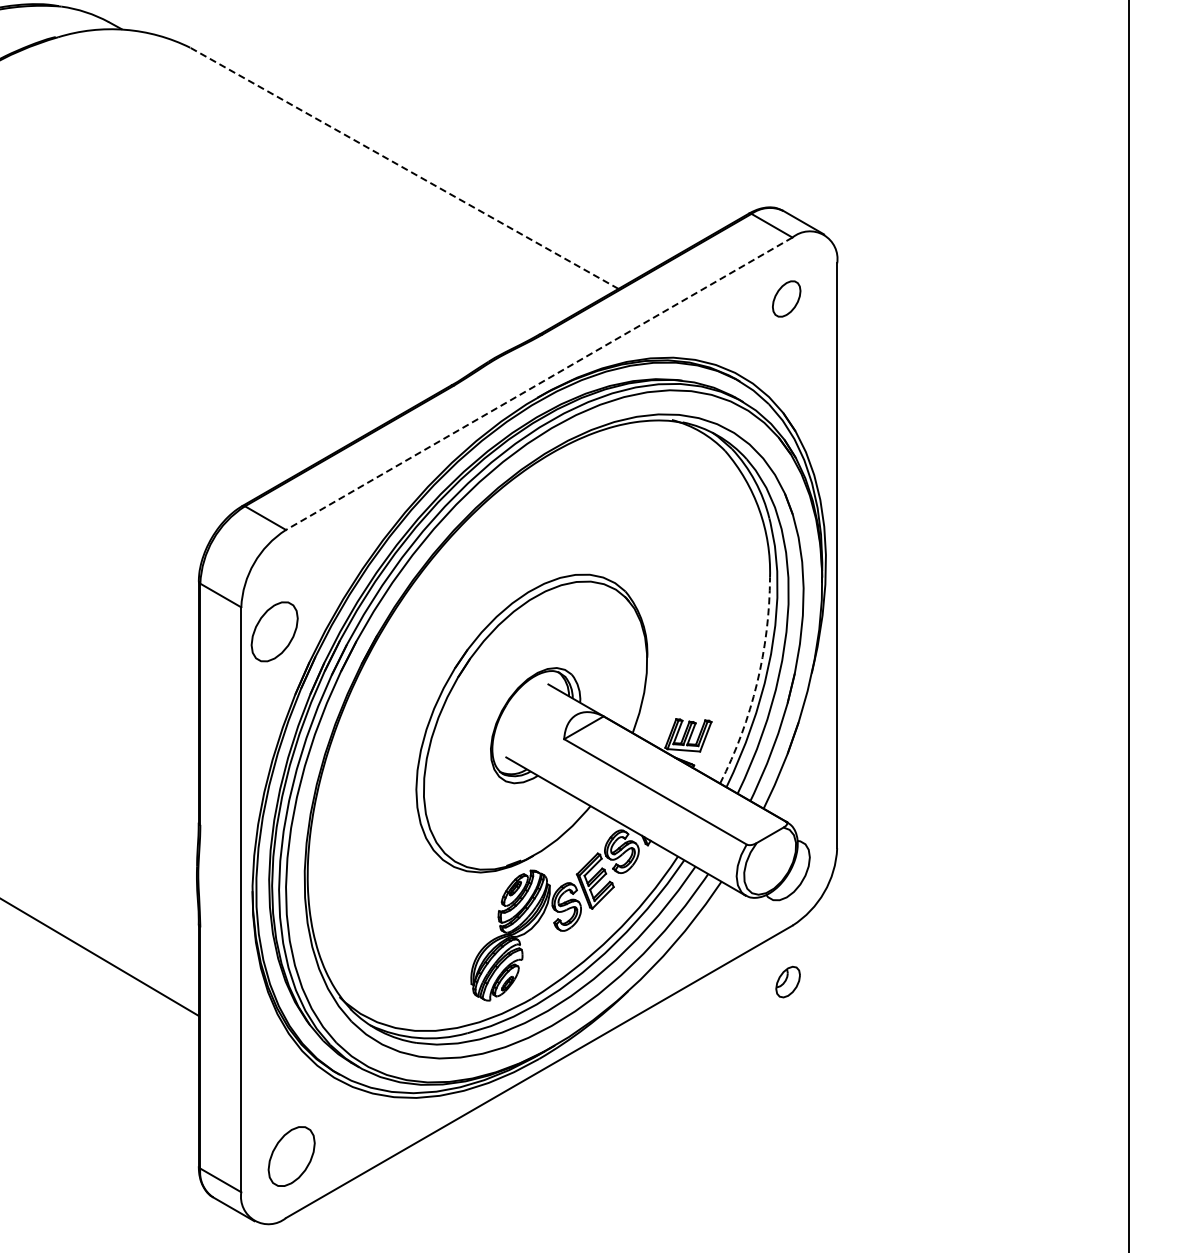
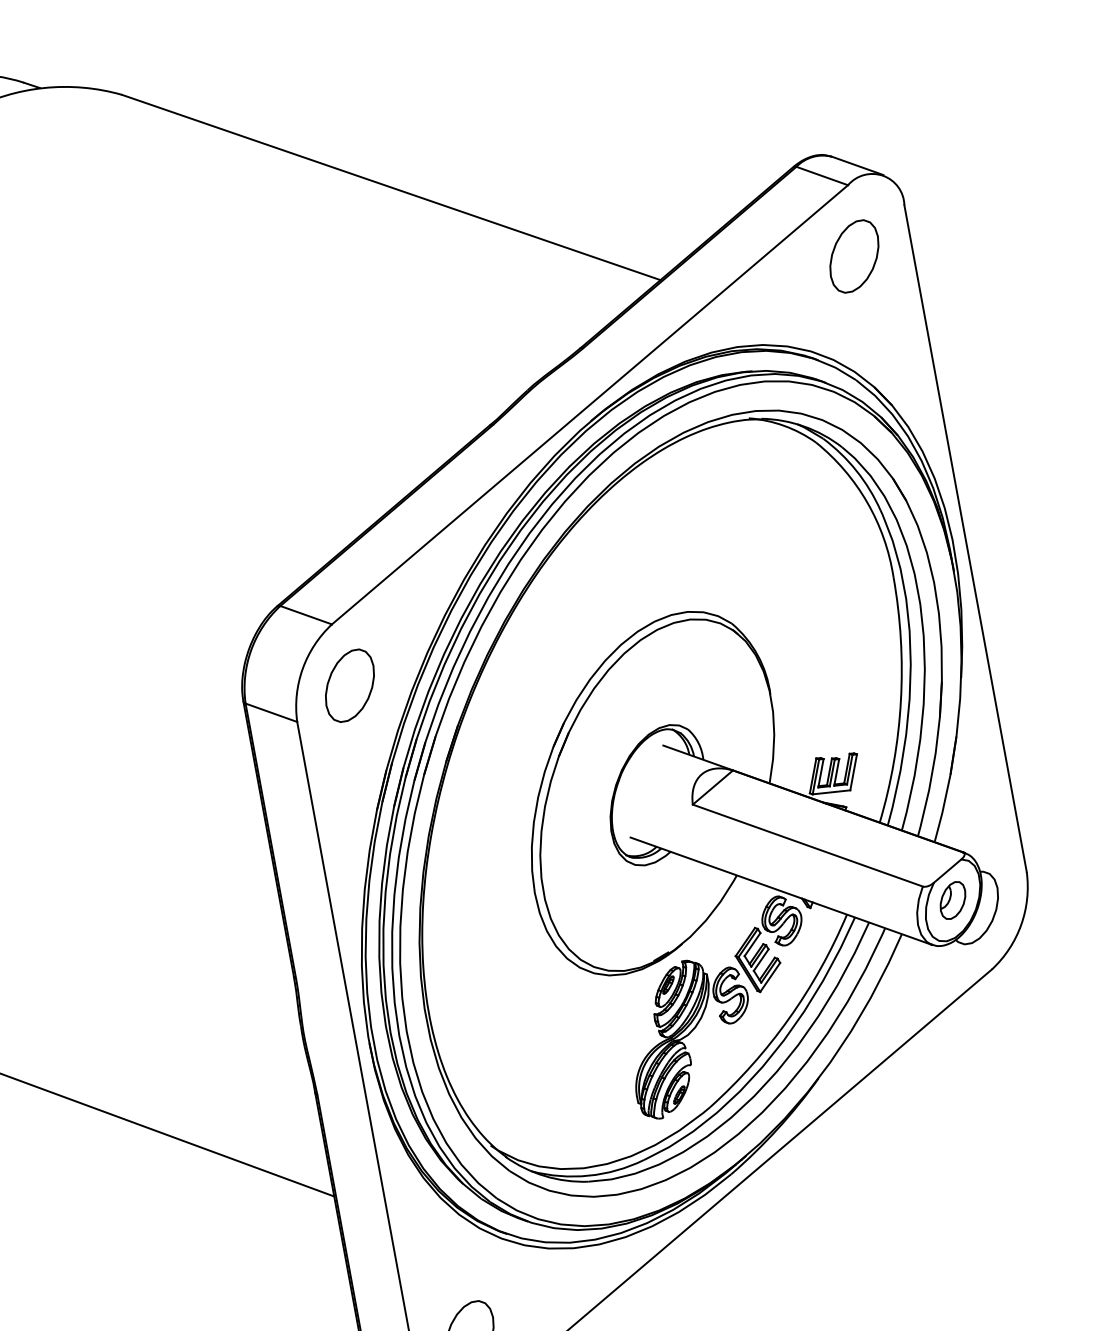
line: (404, 168) -> (391, 187), dashed -> solid
part: (786, 298) -> (853, 255), size x1.67
line: (538, 384) -> (589, 405), dashed -> solid
part: (274, 631) -> (349, 685), moved
arc: (757, 683) -> (901, 700), dashed -> solid
part: (787, 981) -> (952, 899), moved

